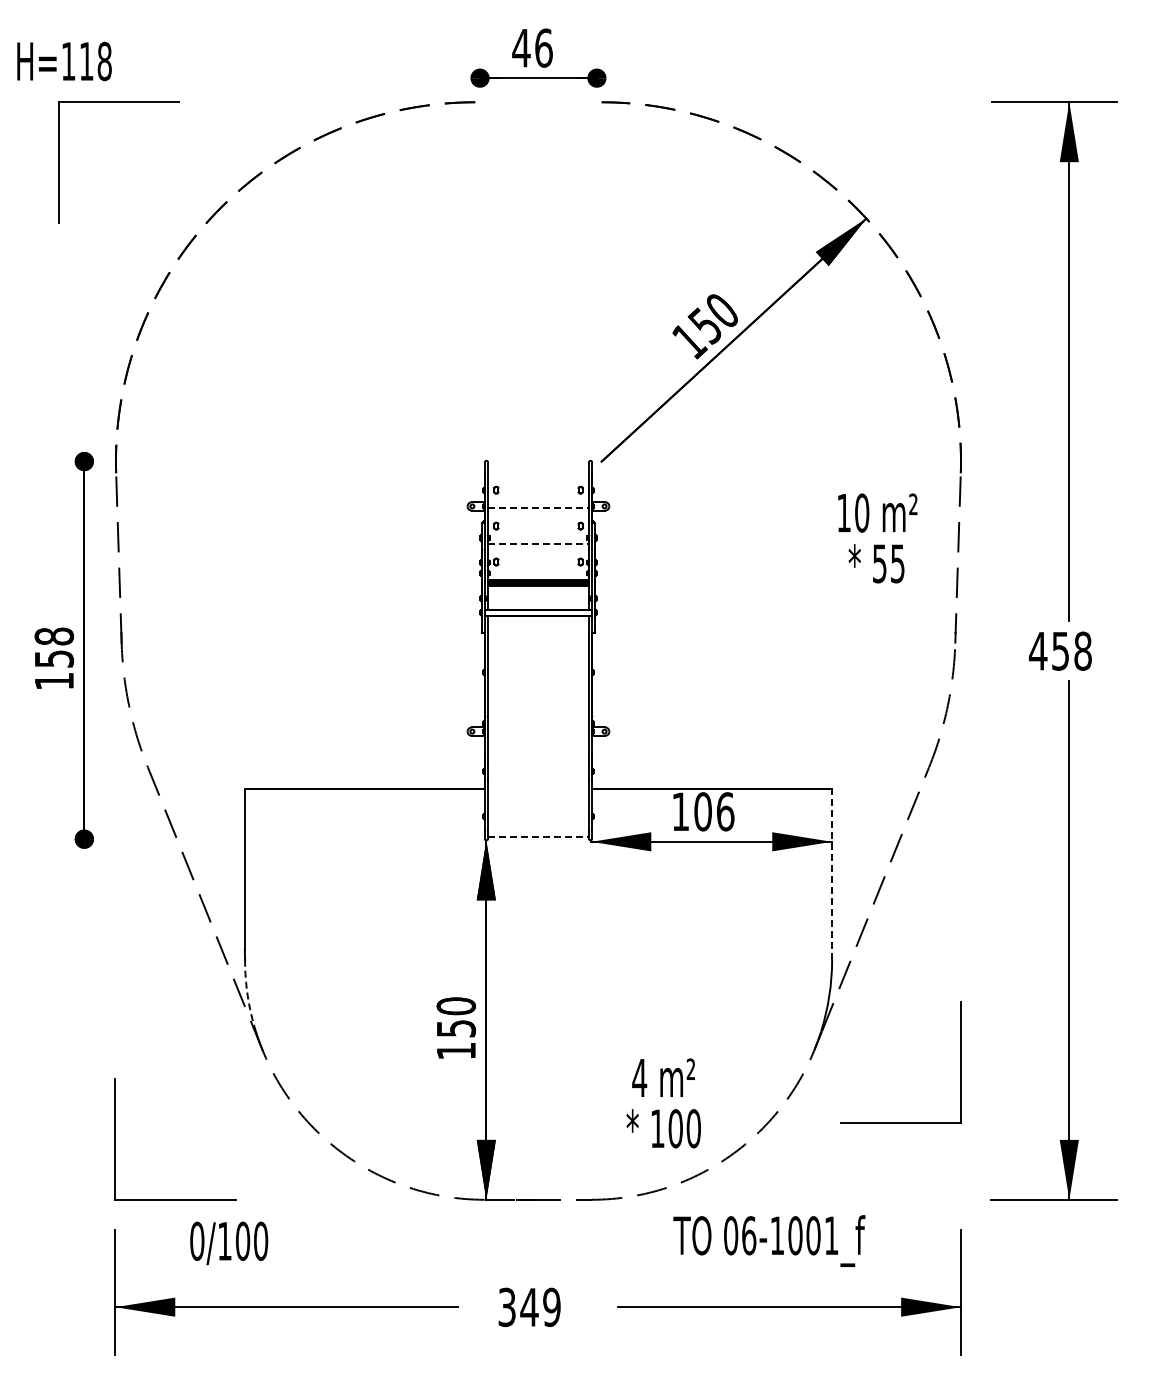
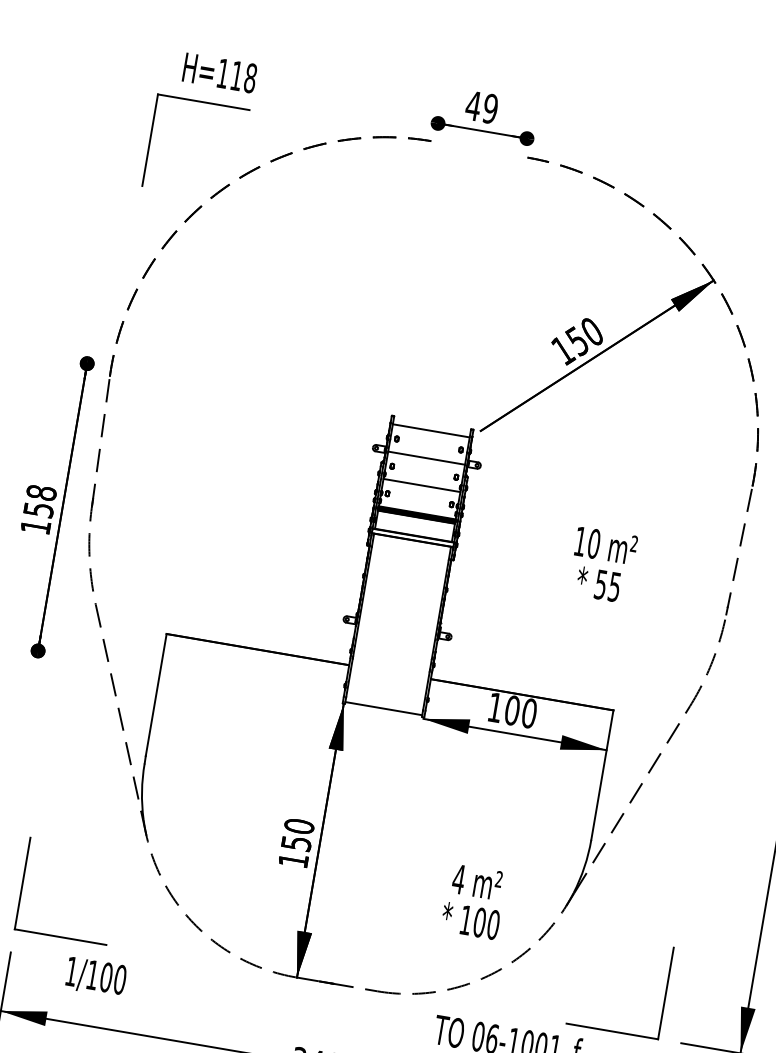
text: (543, 47) -> (490, 108), 46 -> 49
text: (64, 61) -> (219, 73), moved
part: (59, 162) -> (150, 140), moved
line: (538, 472) -> (431, 431), added
line: (538, 508) -> (426, 458), dashed -> solid
text: (877, 538) -> (602, 565), moved
line: (538, 544) -> (421, 485), dashed -> solid
text: (725, 811) -> (529, 713), 106 -> 100
line: (538, 837) -> (383, 708), dashed -> solid
line: (832, 874) -> (602, 775), dashed -> solid
arc: (247, 995) -> (141, 791), dashed -> solid
part: (960, 1062) -> (665, 993), moved
text: (663, 1103) -> (473, 901), moved
text: (197, 1240) -> (71, 970), 0/100 -> 1/100

